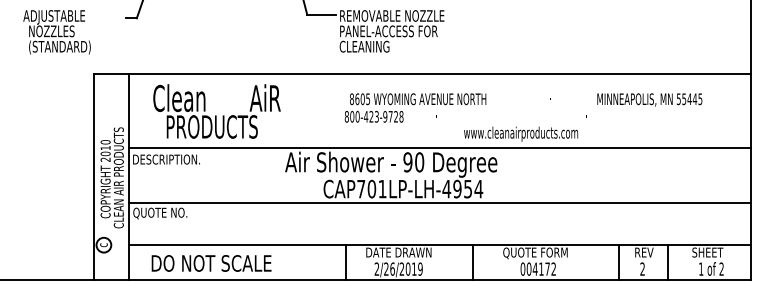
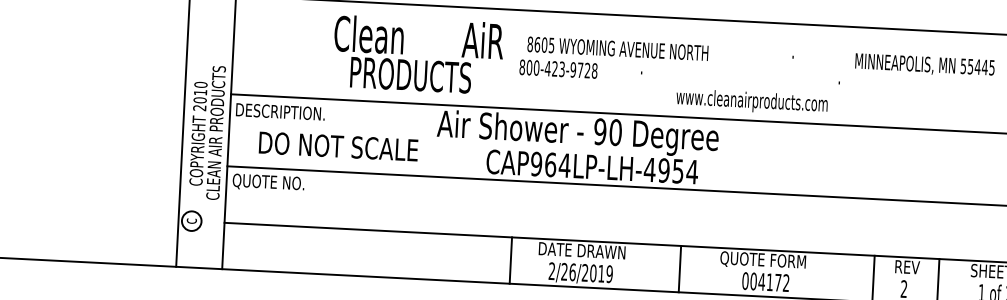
text: (216, 111) -> (417, 54), moved
text: (371, 188) -> (550, 164), CAP701LP-LH-4954 -> CAP964LP-LH-4954
text: (211, 263) -> (338, 146), moved

